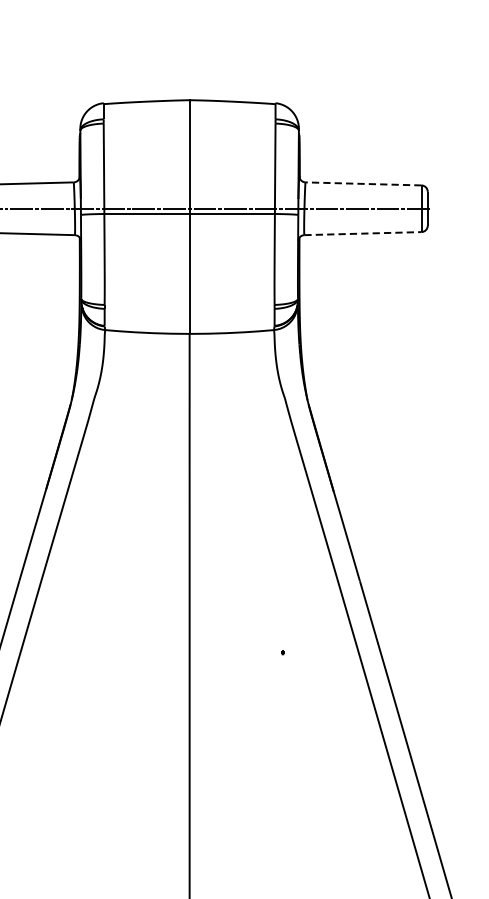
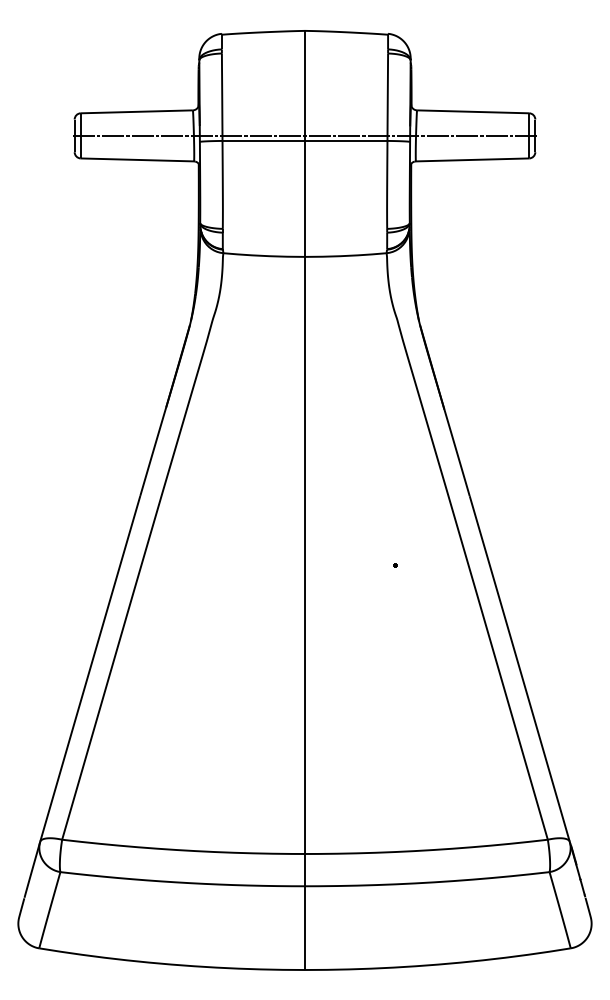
line: (362, 183) -> (472, 111), dashed -> solid
line: (362, 233) -> (472, 159), dashed -> solid

